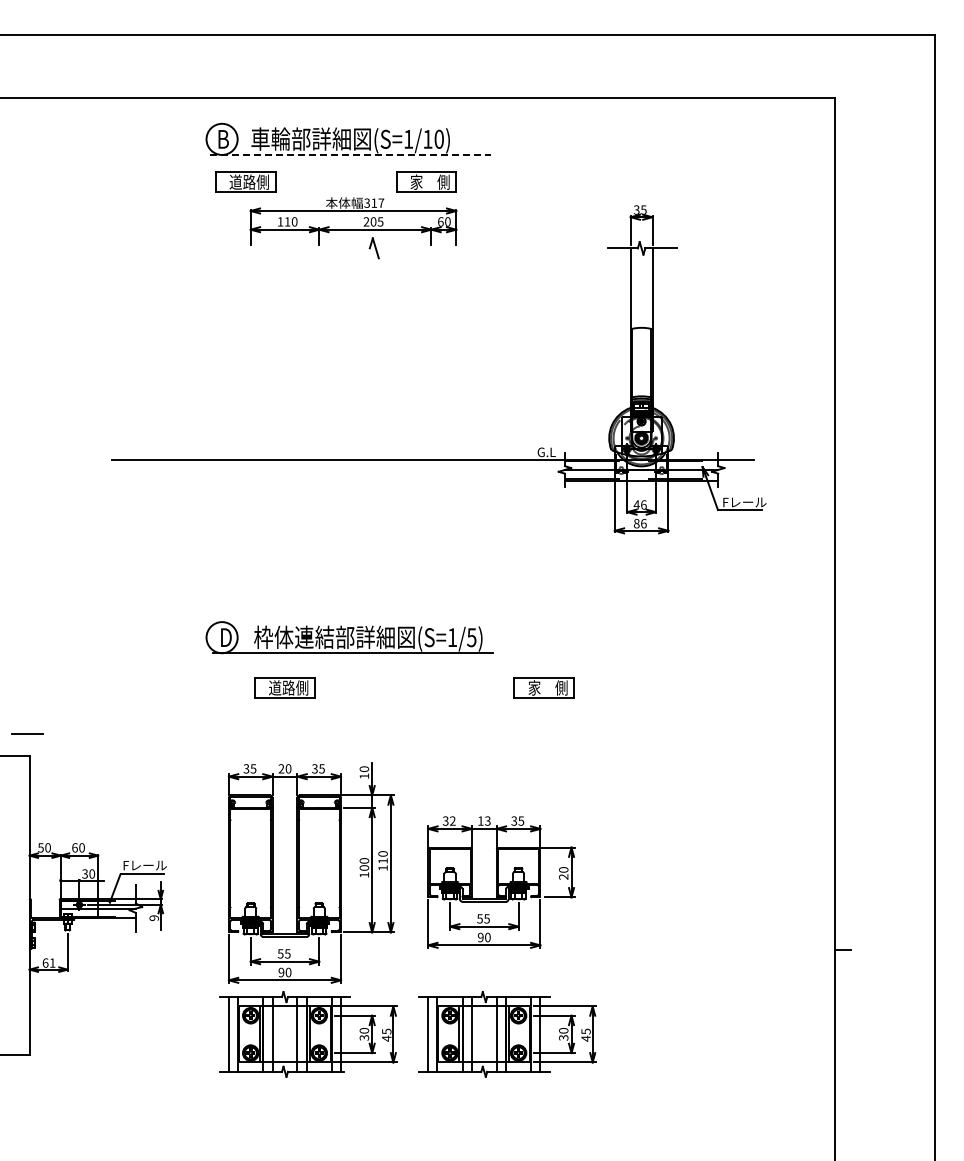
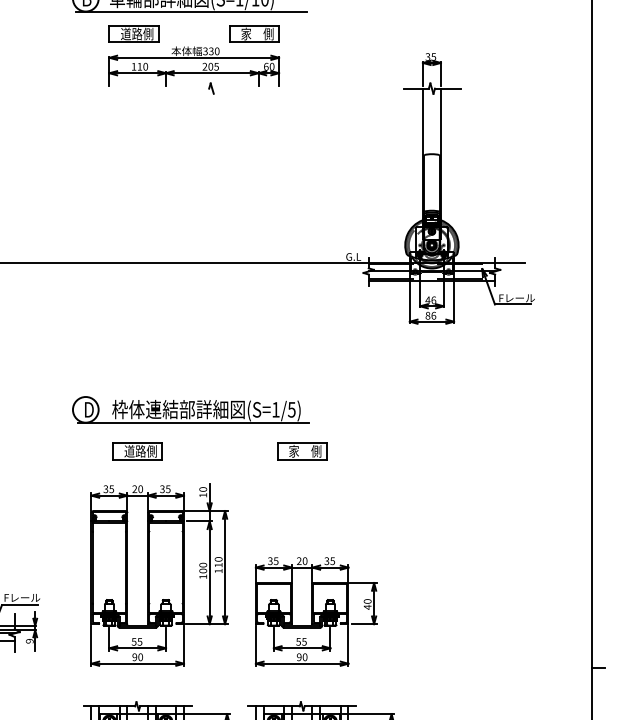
line: (350, 154) -> (191, 11), dashed -> solid
part: (245, 181) -> (134, 33), moved
text: (377, 202) -> (214, 50), 317 -> 330
part: (374, 248) -> (211, 88), size x0.62
part: (543, 687) -> (301, 450), moved
text: (452, 820) -> (275, 560), 32 -> 35
text: (484, 820) -> (302, 560), 13 -> 20
part: (311, 872) -> (159, 574), moved
text: (563, 876) -> (367, 606), 20 -> 40

